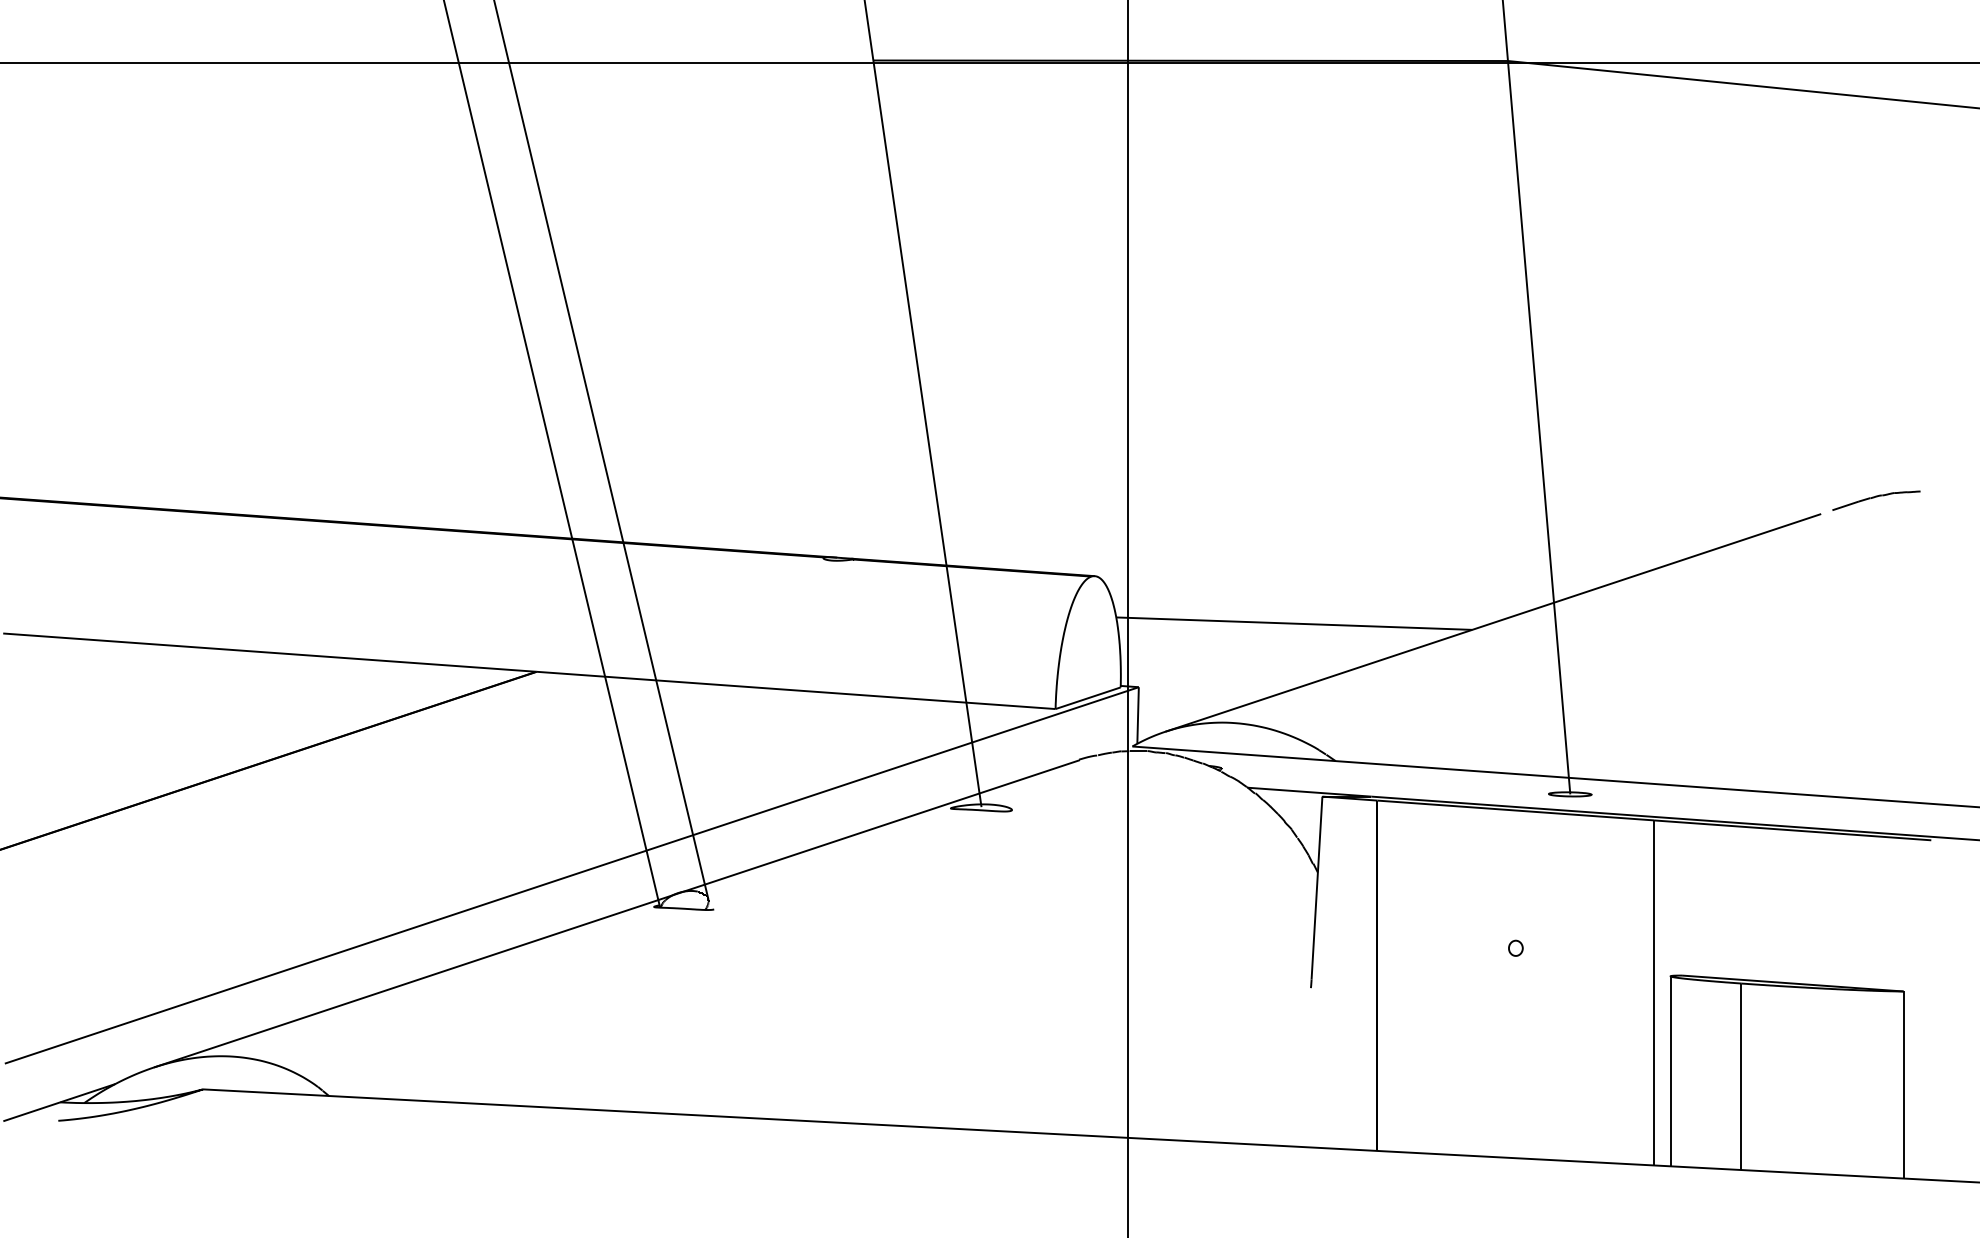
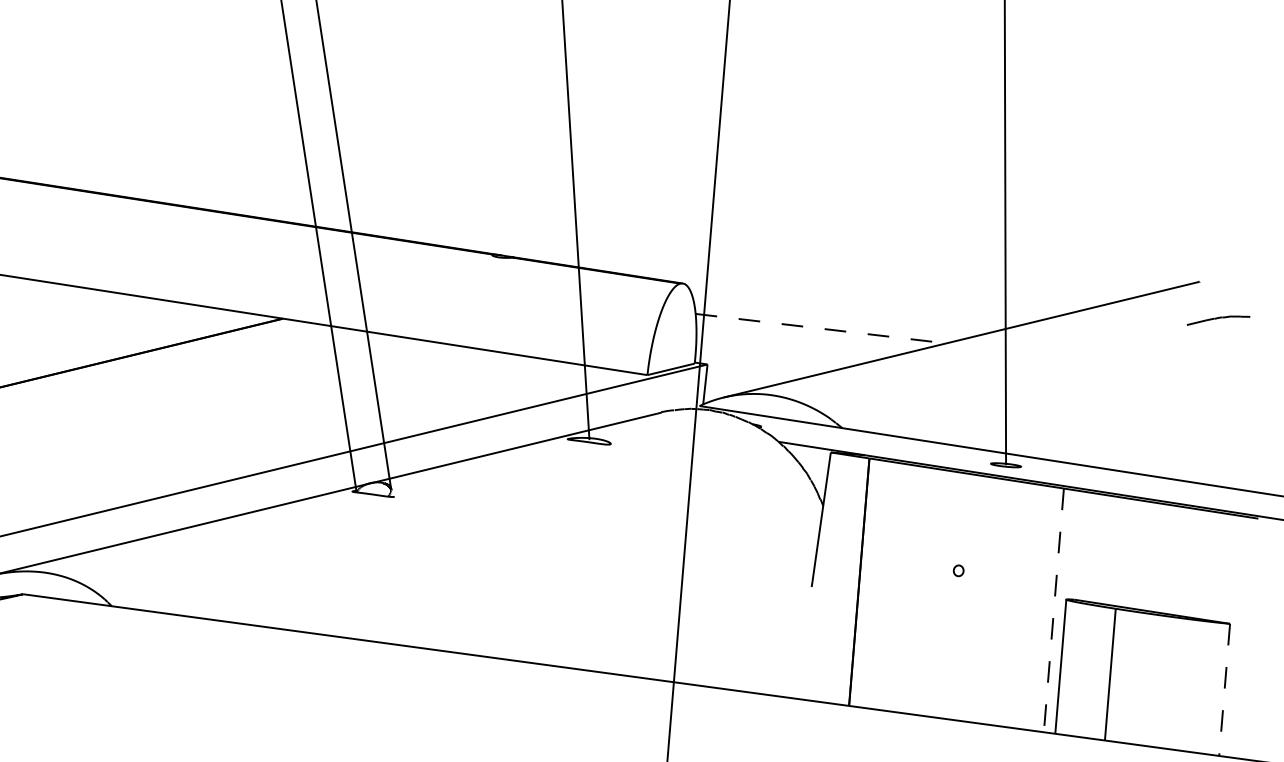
part: (1876, 500) -> (1218, 320), moved
line: (1294, 623) -> (821, 328), solid -> dashed
line: (1654, 992) -> (1054, 610), solid -> dashed
line: (1903, 1085) -> (1224, 690), solid -> dashed

